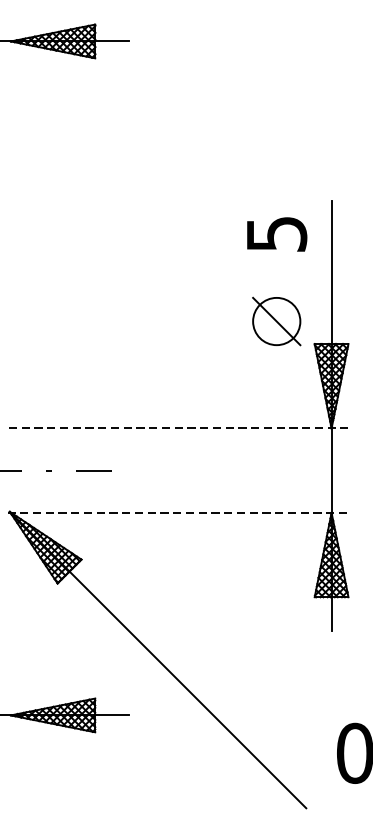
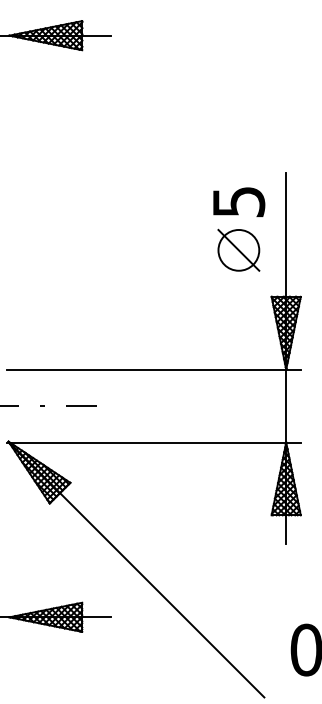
part: (276, 320) -> (238, 249), moved
line: (177, 428) -> (153, 369), dashed -> solid
line: (178, 512) -> (154, 442), dashed -> solid

